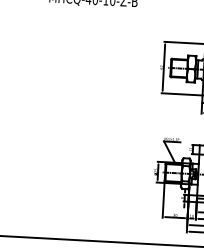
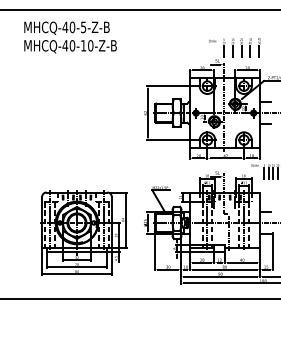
part: (96, 177) -> (83, 232), added

